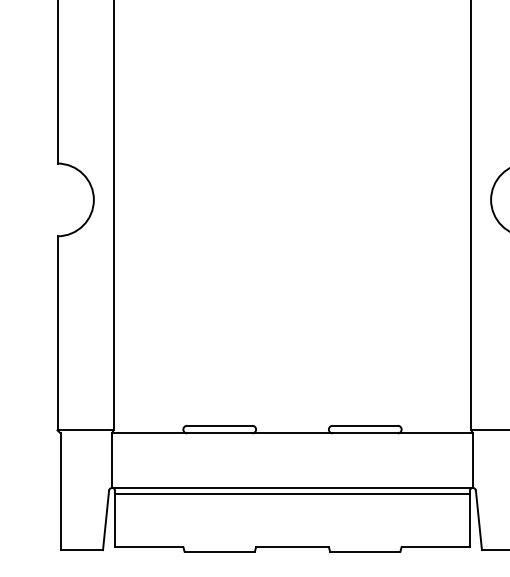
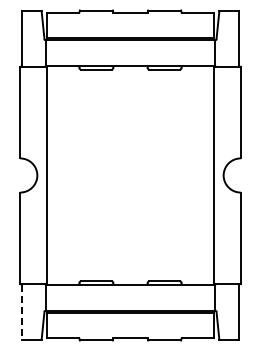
line: (60, 492) -> (21, 312), solid -> dashed

